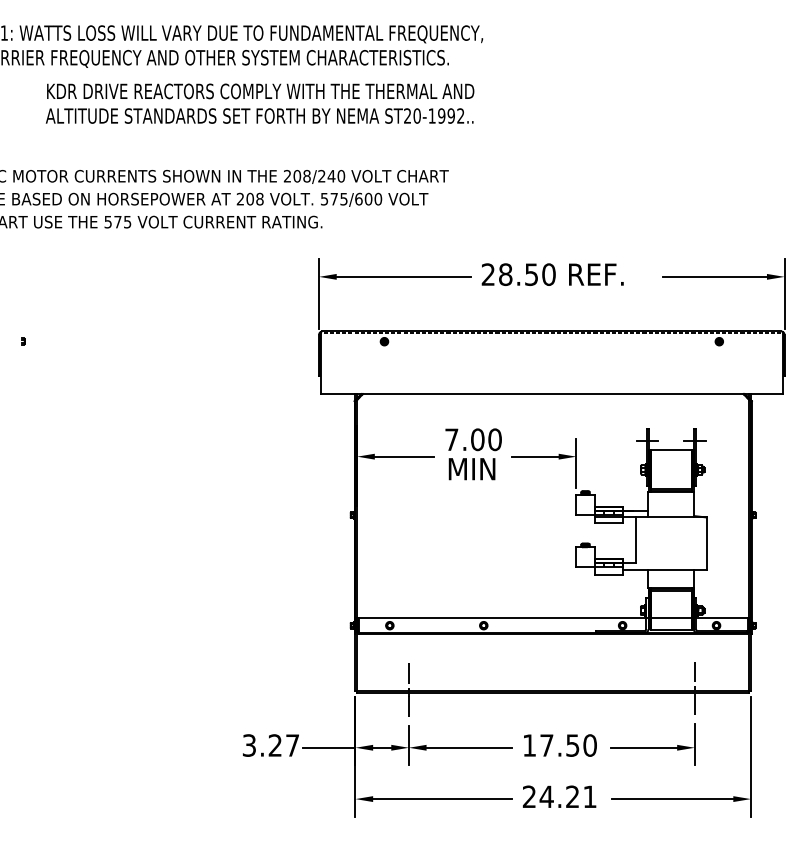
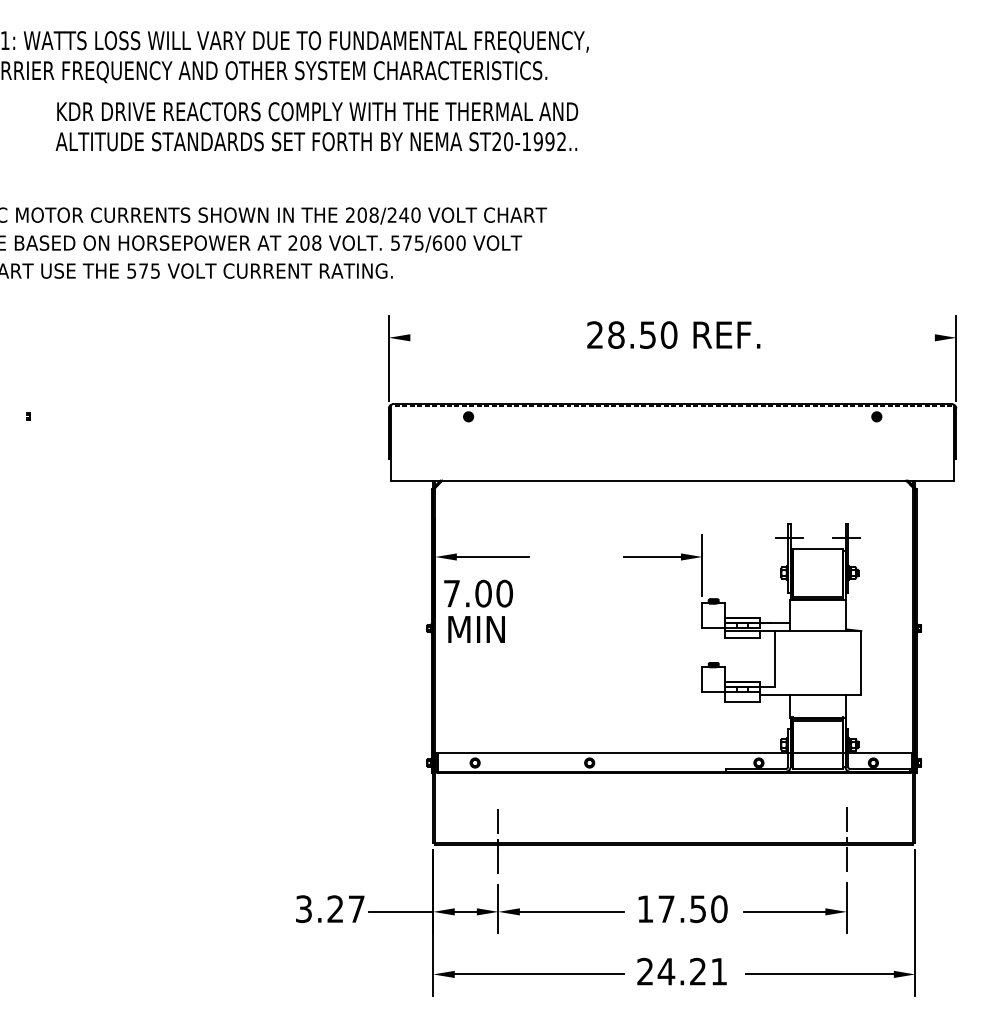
line: (403, 276) -> (491, 337), removed
line: (714, 276) -> (870, 337), removed
text: (473, 454) -> (478, 611), moved

